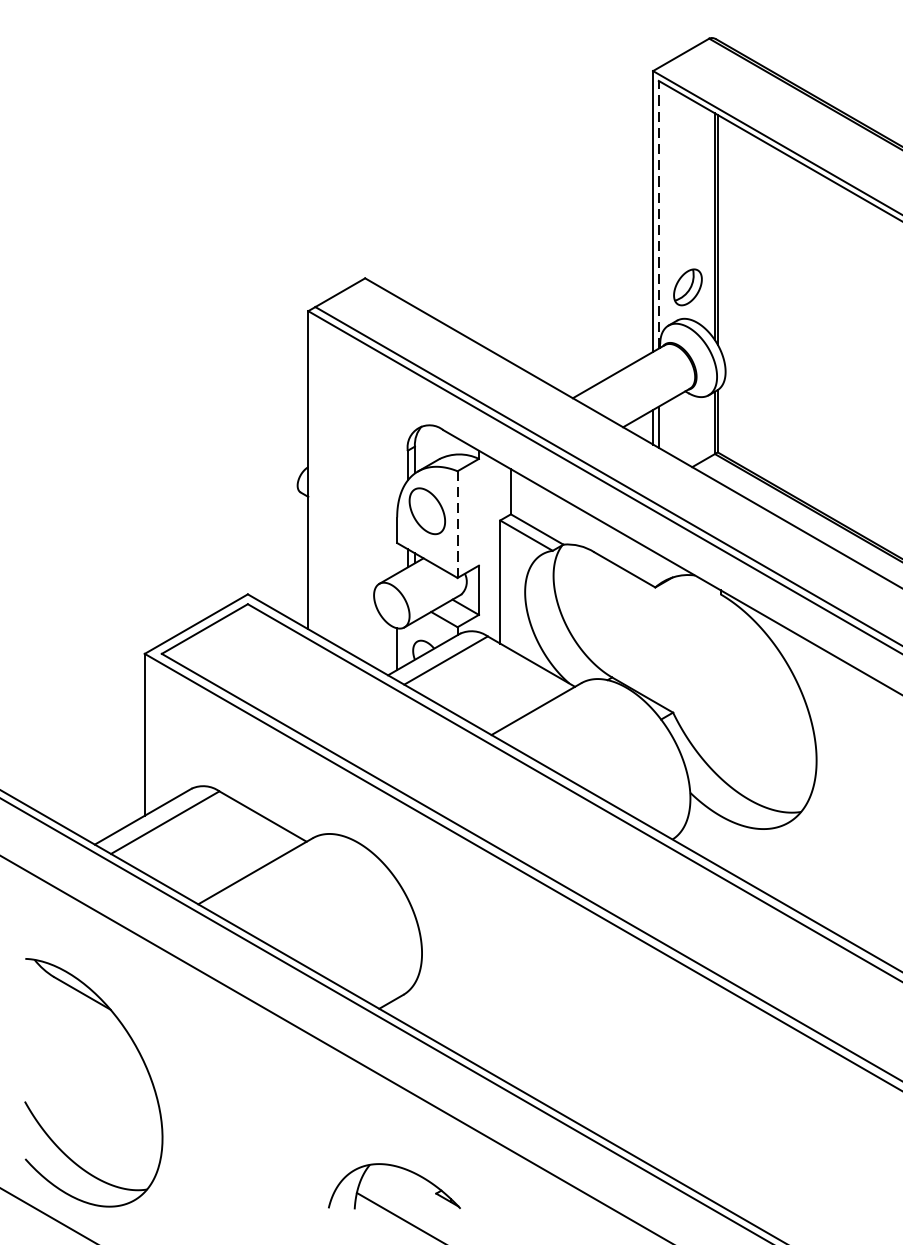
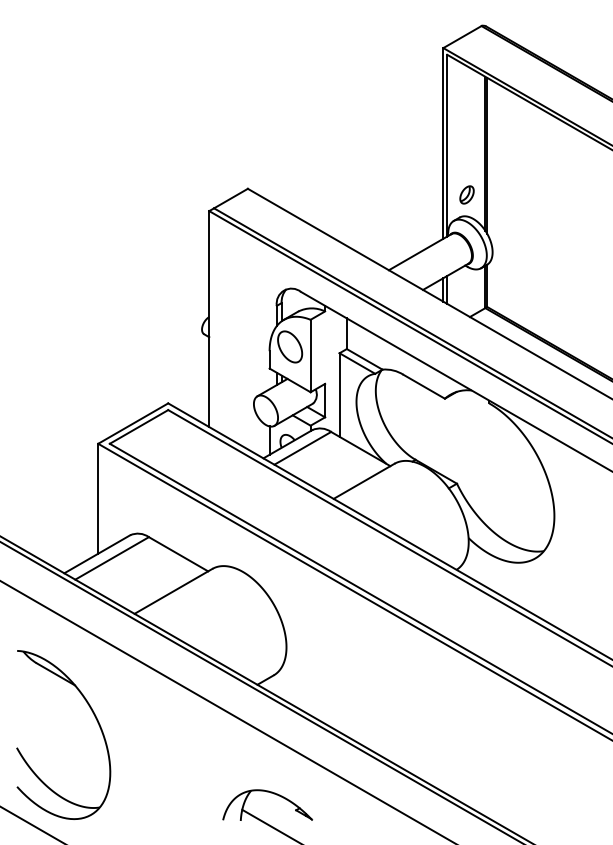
line: (659, 214) -> (447, 145), dashed -> solid
part: (687, 286) -> (466, 194), size x0.71
line: (457, 523) -> (310, 355), dashed -> solid

